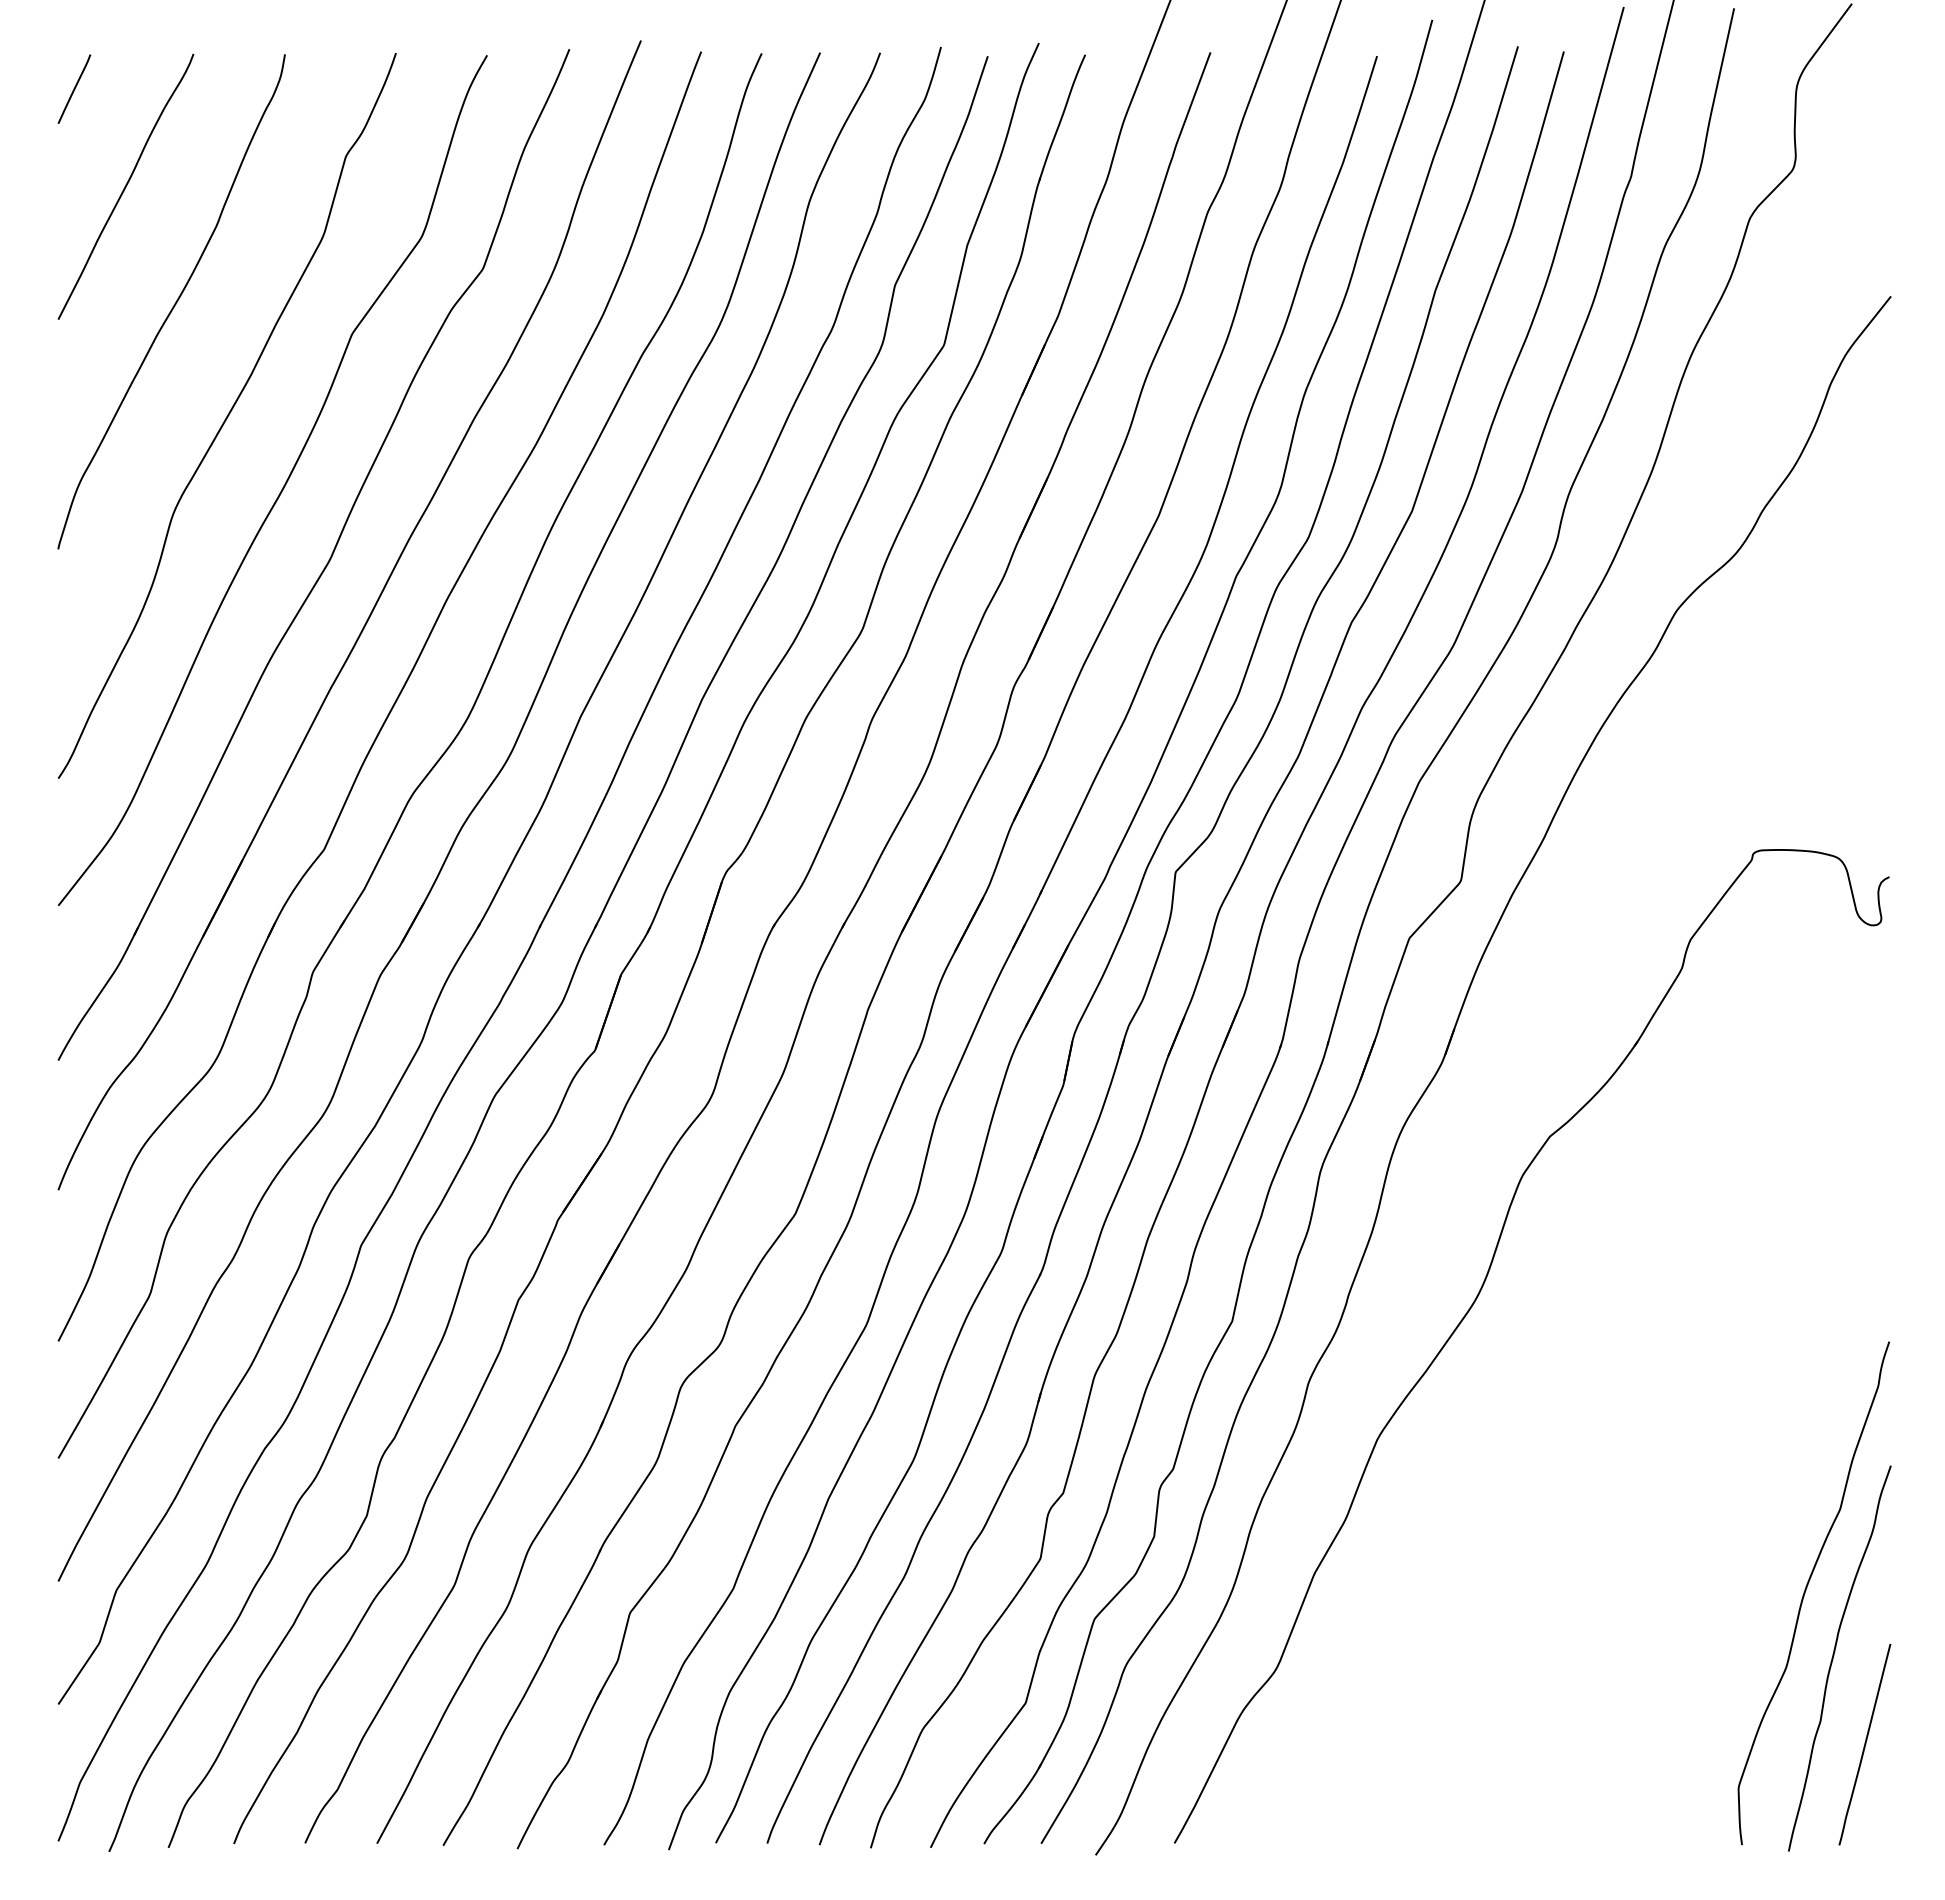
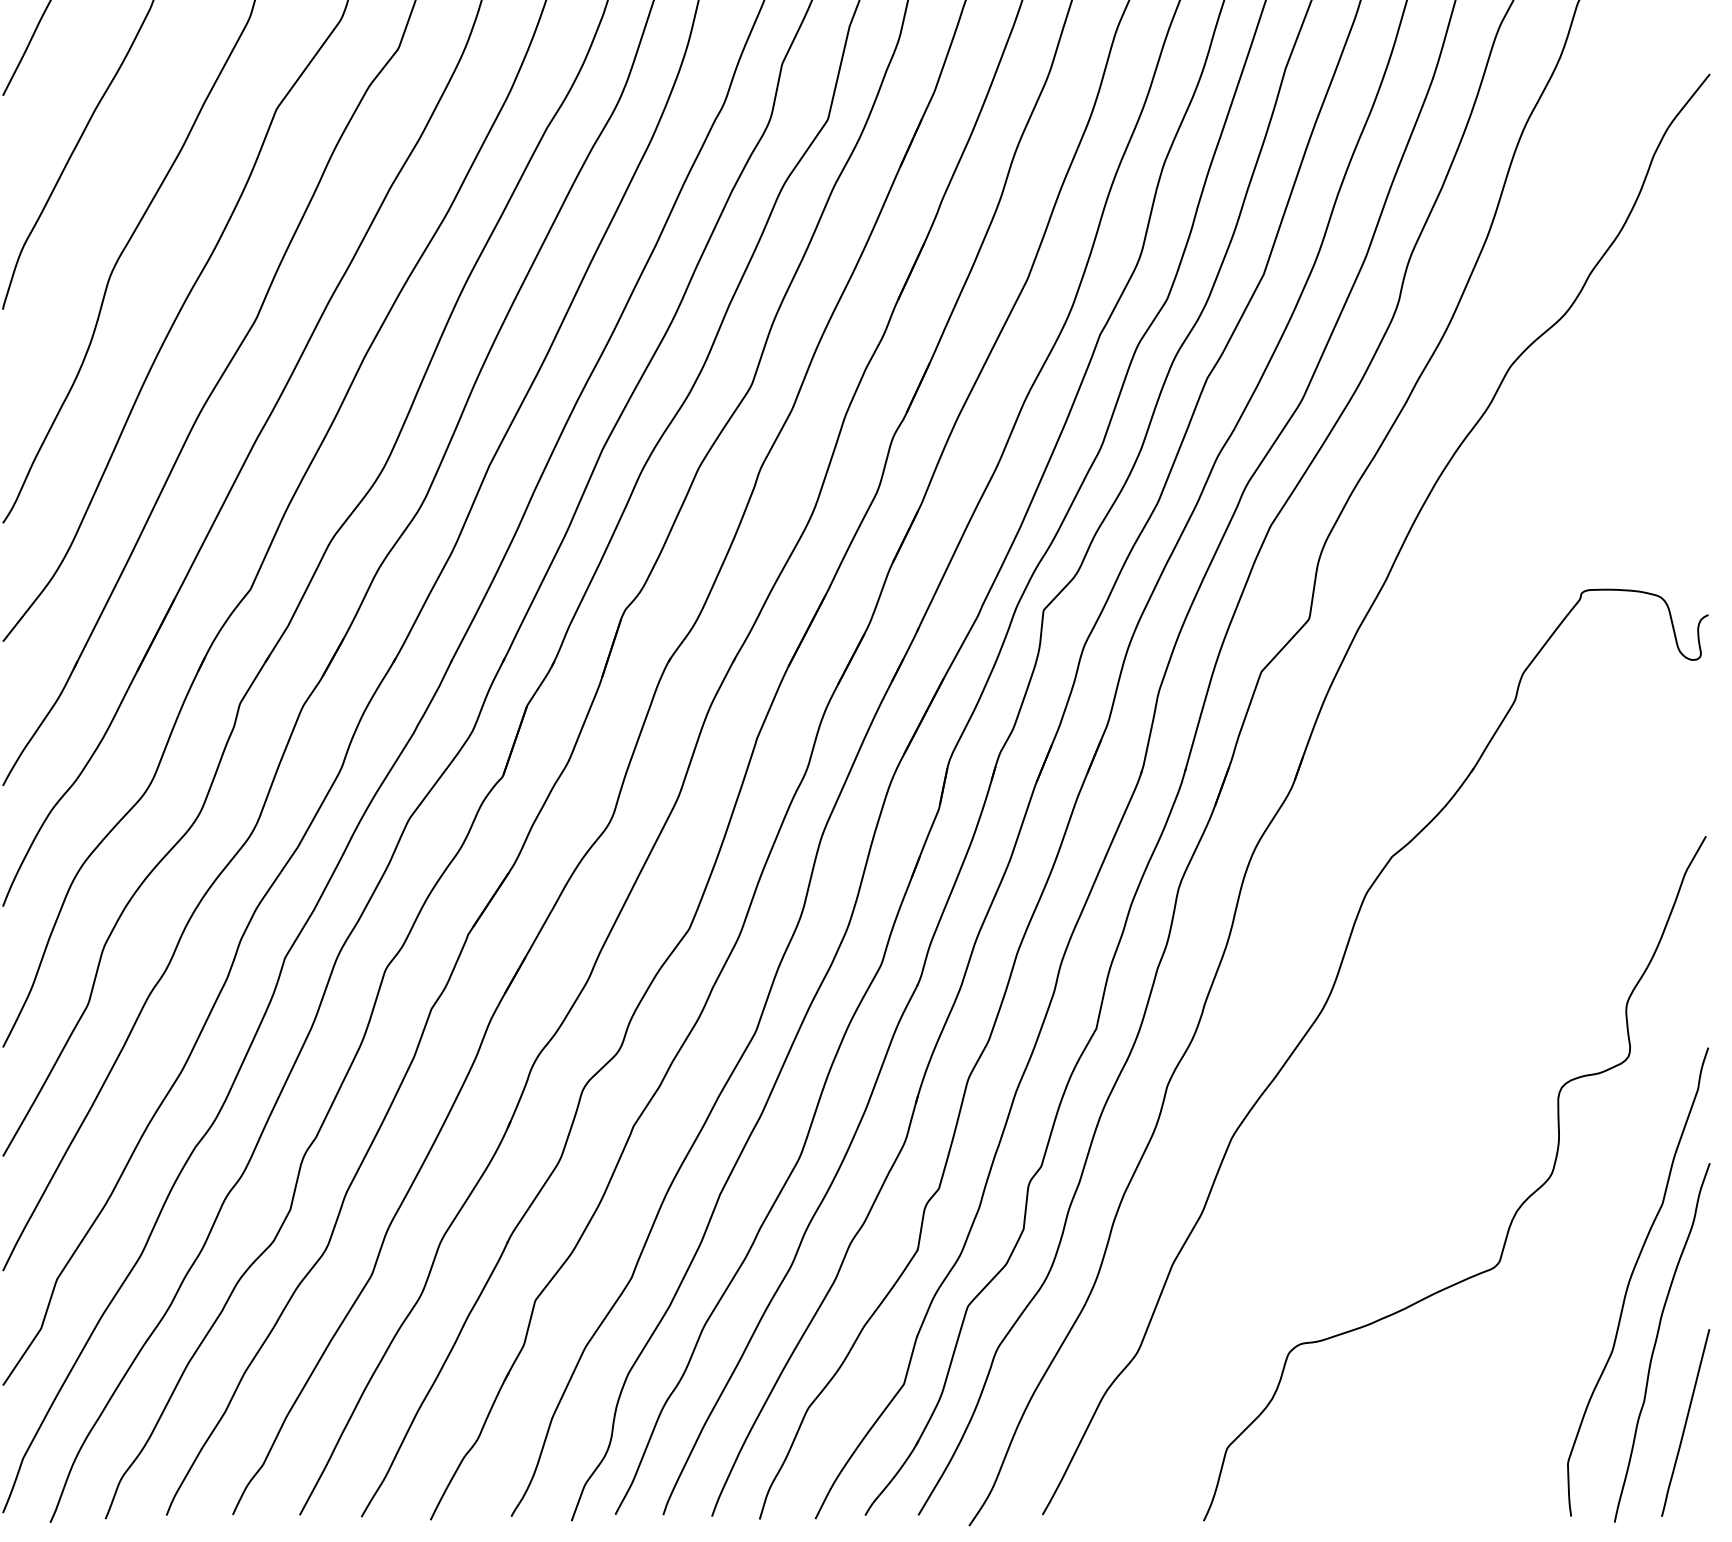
curve: (1682, 1517) -> (1515, 1211), added

